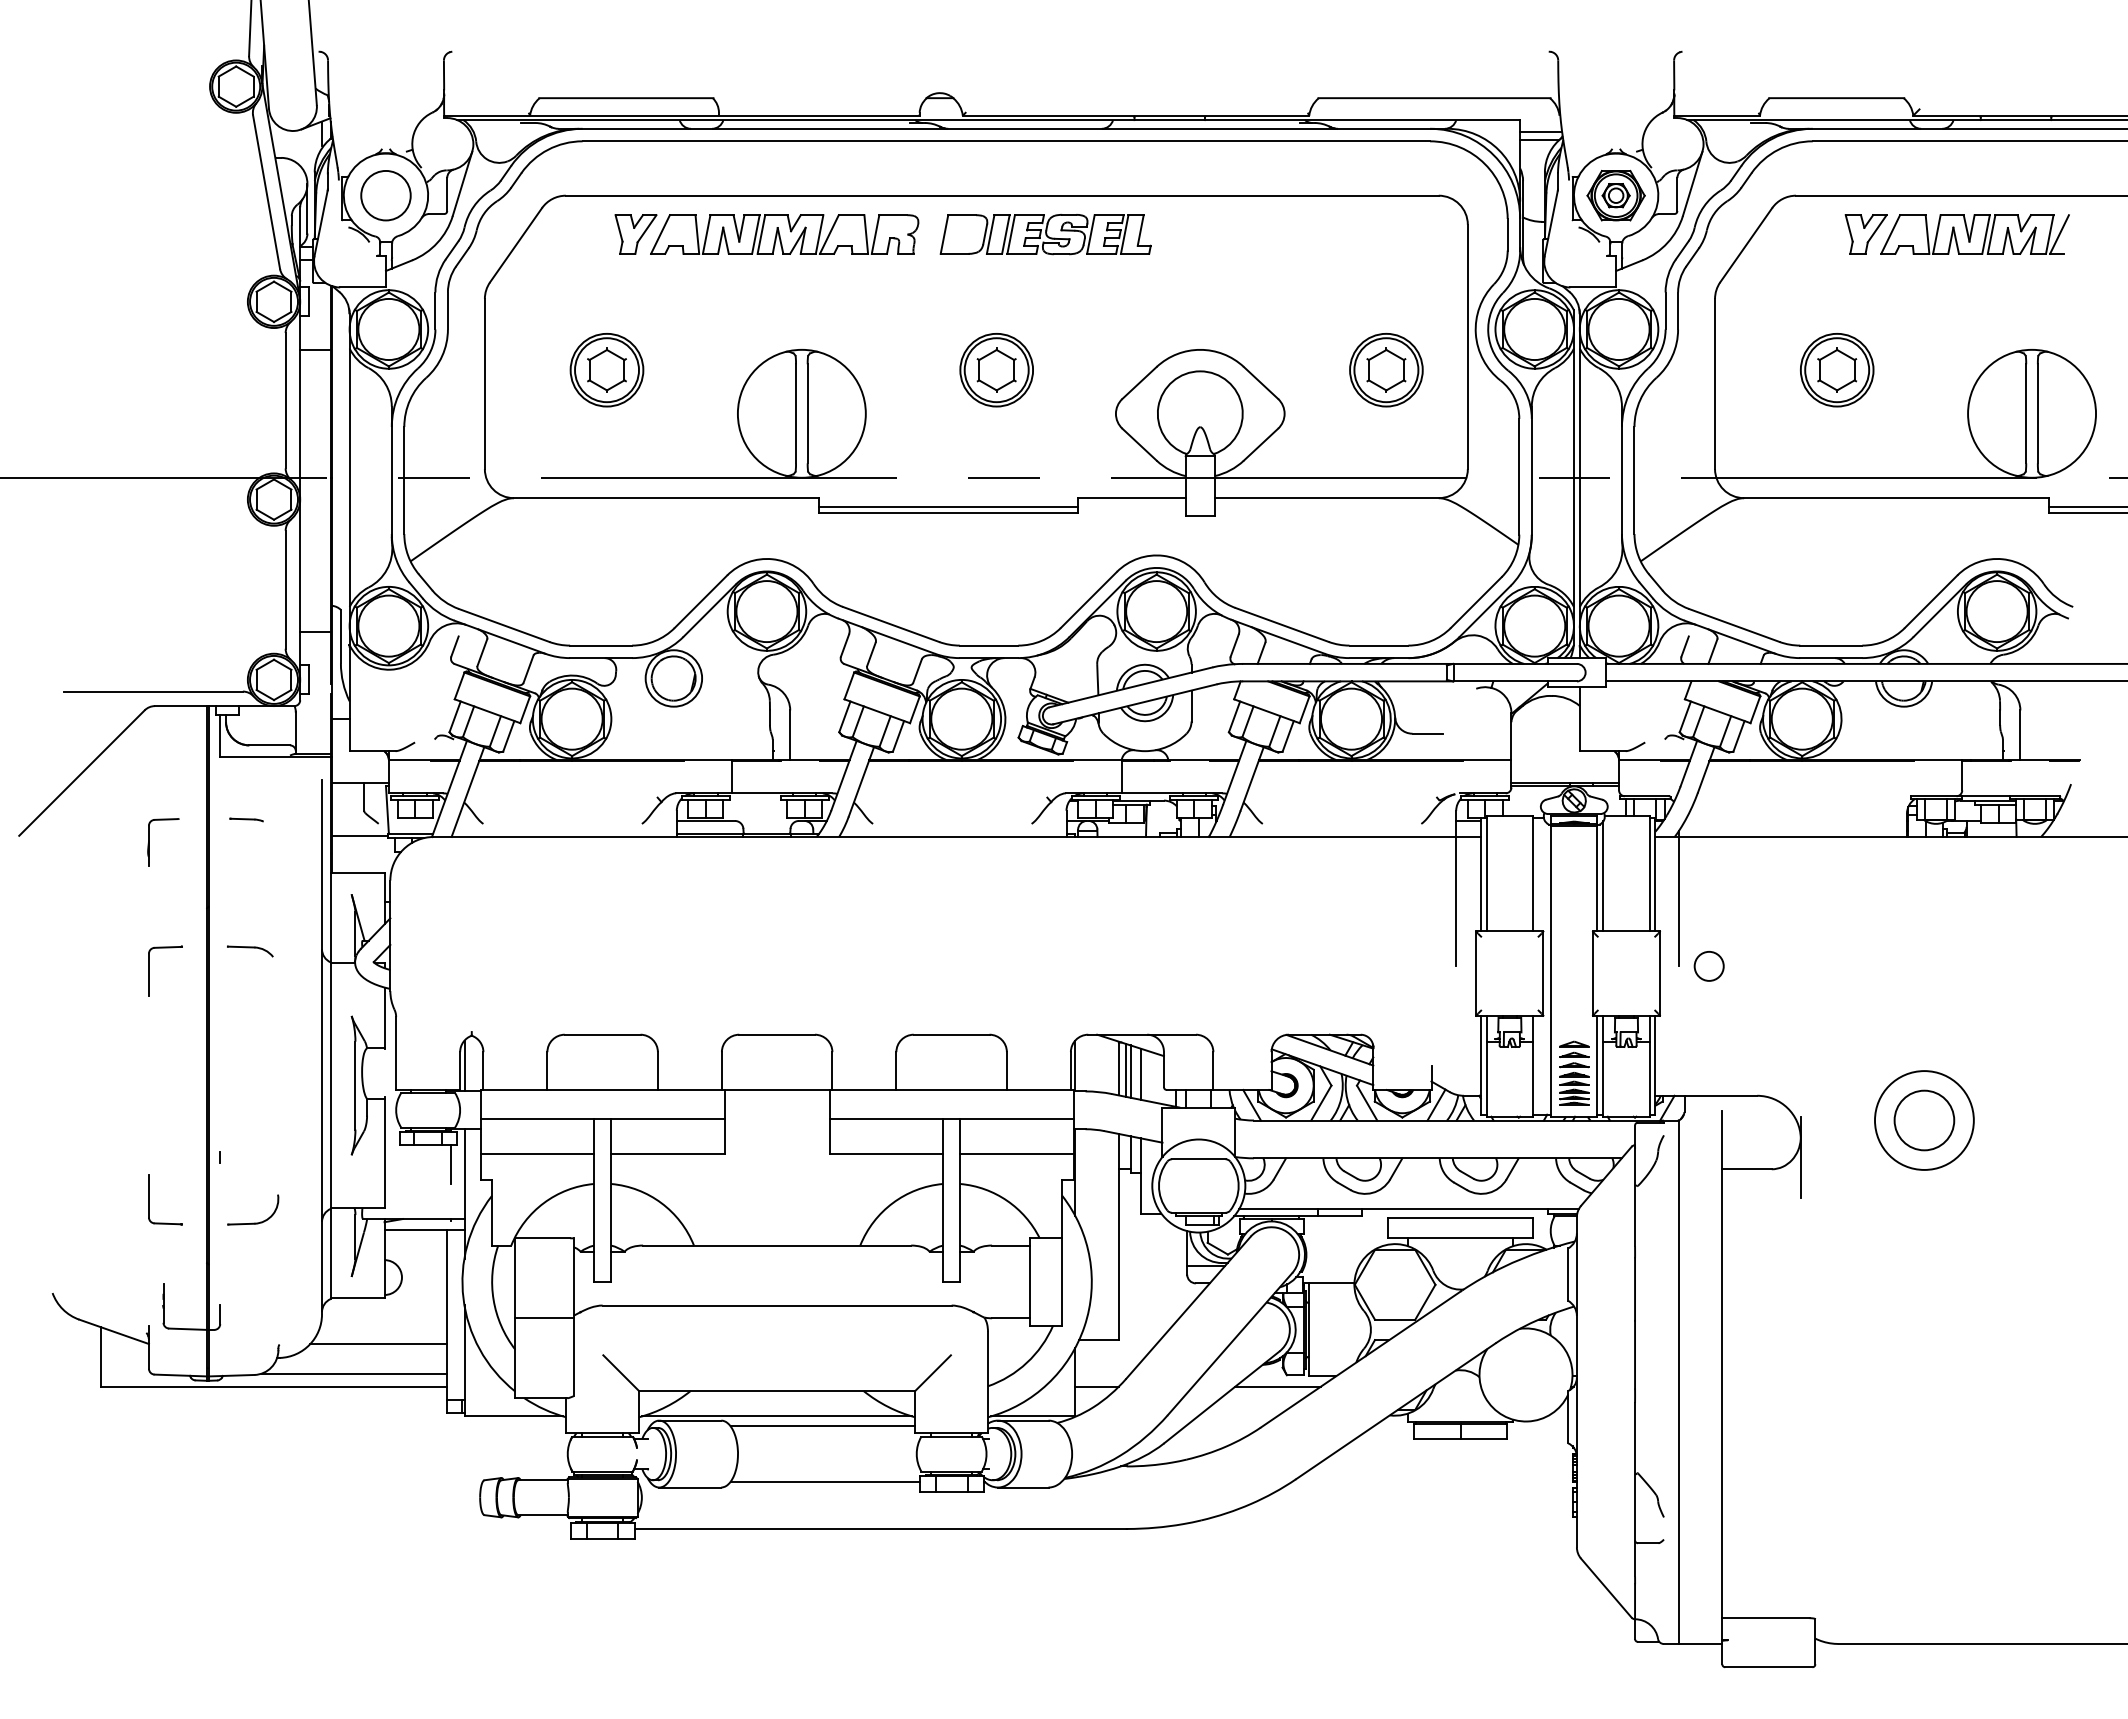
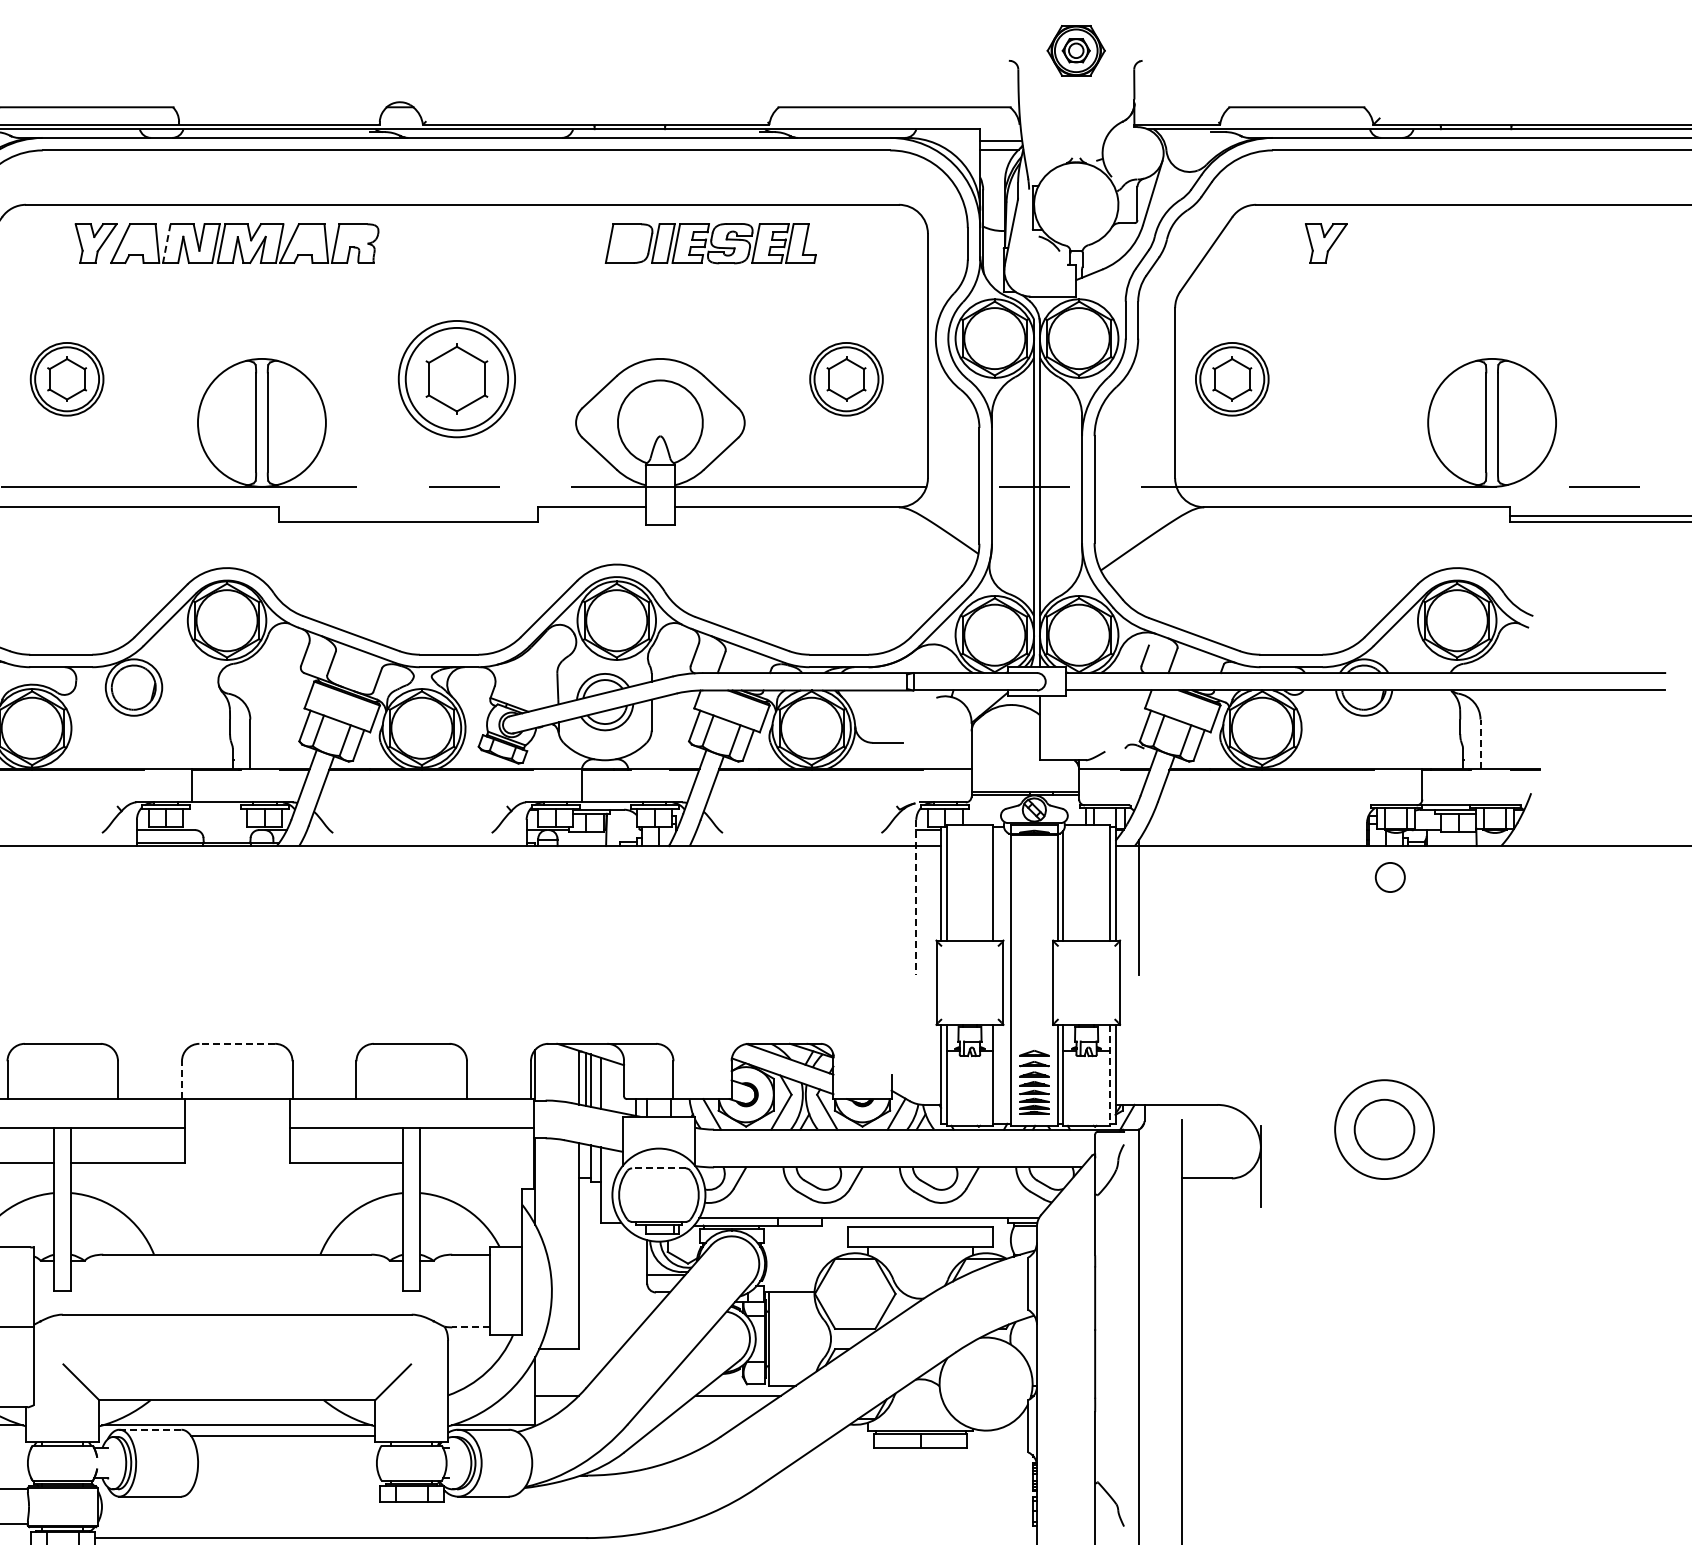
part: (1615, 195) -> (1075, 50), moved
line: (706, 234) -> (166, 243), solid -> dashed
part: (1045, 234) -> (710, 243), moved
part: (1974, 234) -> (1434, 243), removed
part: (996, 370) -> (456, 379), size x1.6
part: (1837, 370) -> (1232, 379), moved
line: (948, 506) -> (408, 515), removed
line: (2020, 735) -> (1480, 744), solid -> dashed
line: (1456, 888) -> (916, 897), solid -> dashed
circle: (1708, 966) -> (1389, 877), moved
line: (777, 1034) -> (237, 1043), solid -> dashed
line: (1649, 1066) -> (1109, 1075), solid -> dashed
line: (721, 1071) -> (181, 1080), solid -> dashed
line: (1016, 1153) -> (476, 1162), removed
line: (1198, 1159) -> (658, 1168), solid -> dashed
line: (1010, 1318) -> (470, 1327), solid -> dashed
line: (690, 1420) -> (150, 1429), solid -> dashed
line: (824, 1481) -> (284, 1490), removed

